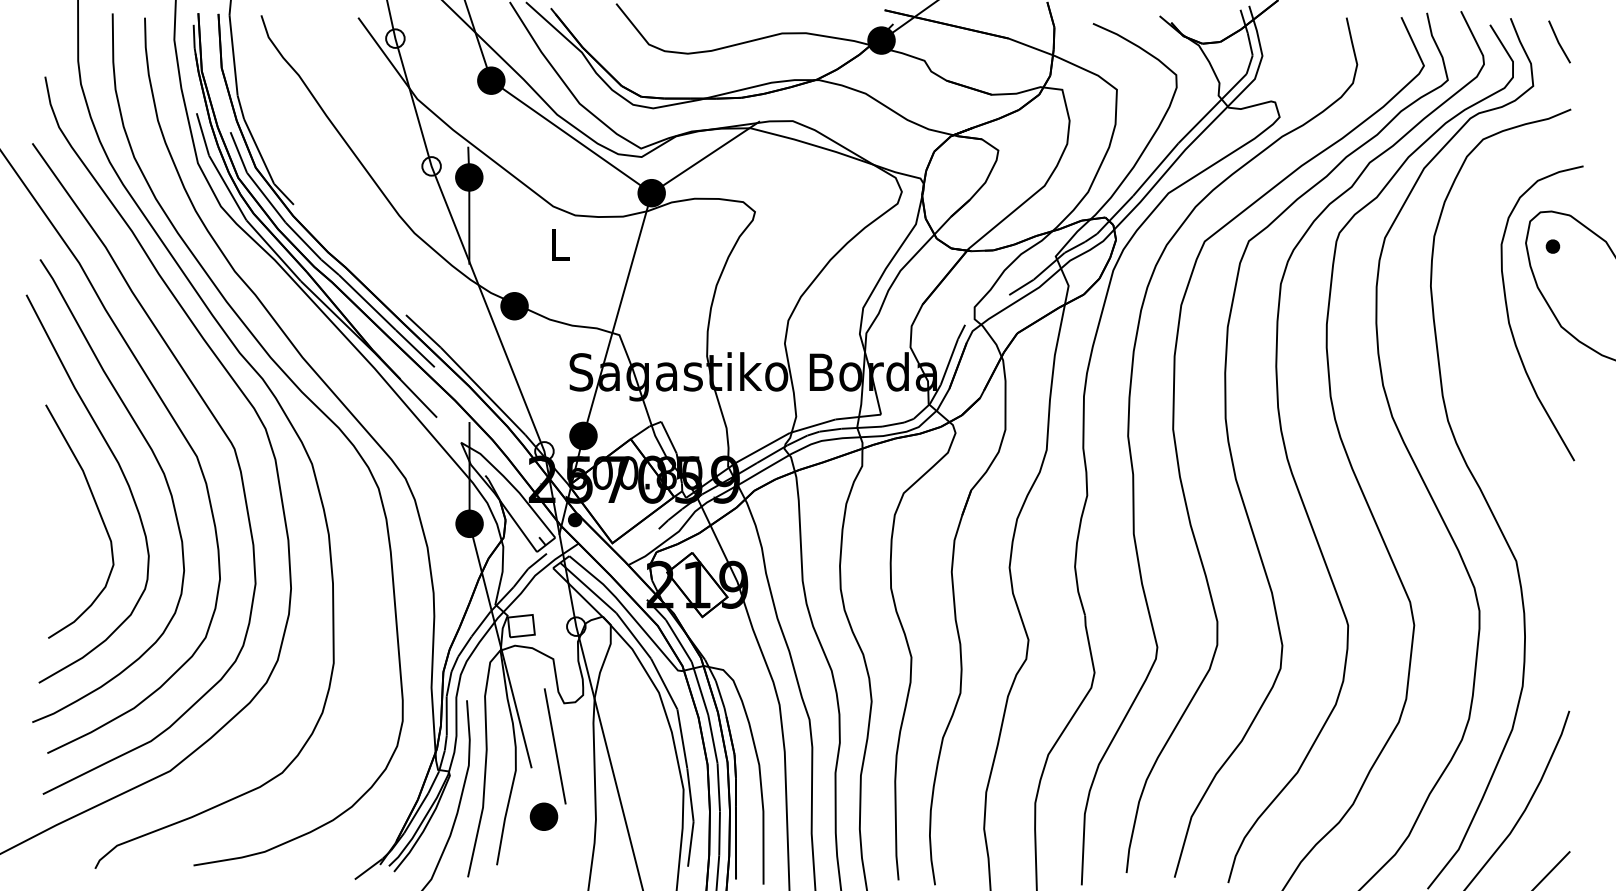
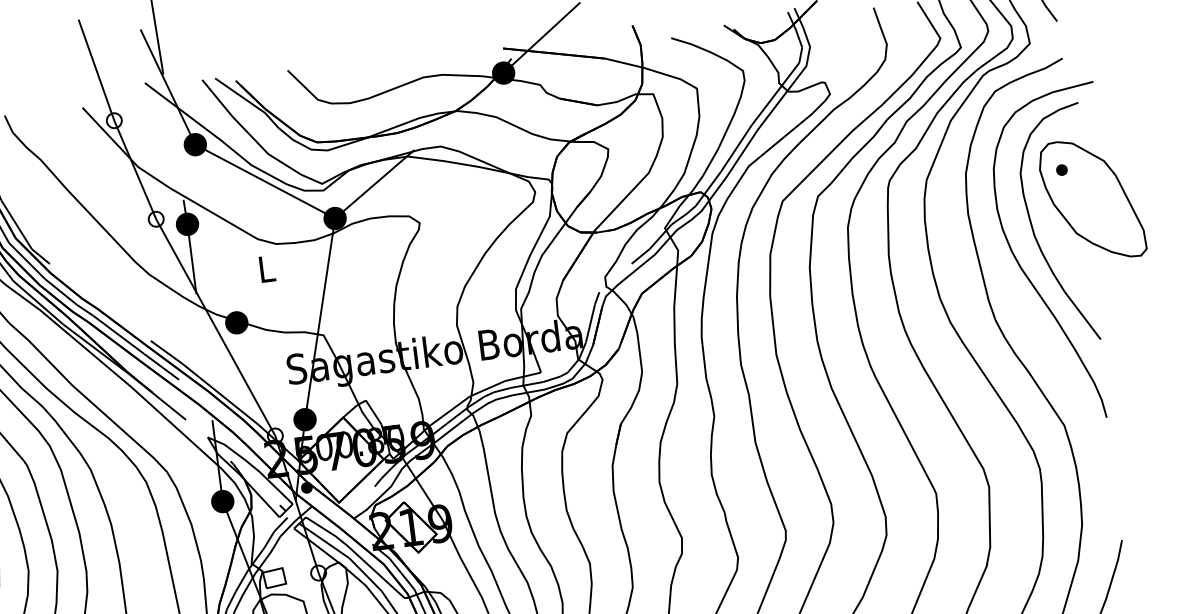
curve: (1494, 371) -> (1027, 275), added

